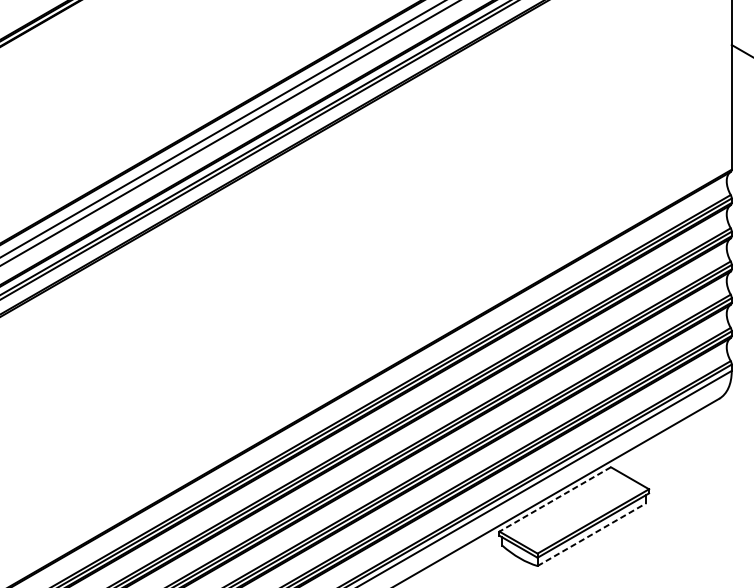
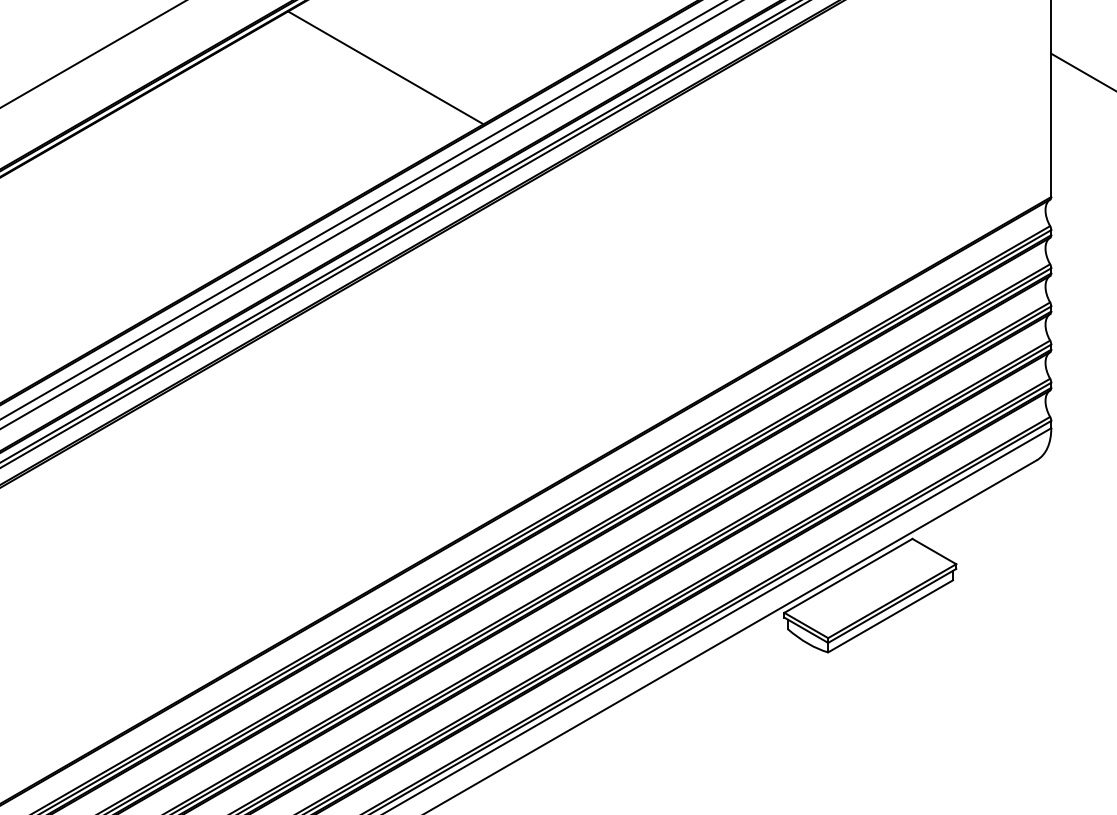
line: (152, 56) -> (385, 67), added
line: (555, 499) -> (848, 575), dashed -> solid
line: (592, 534) -> (891, 616), dashed -> solid

